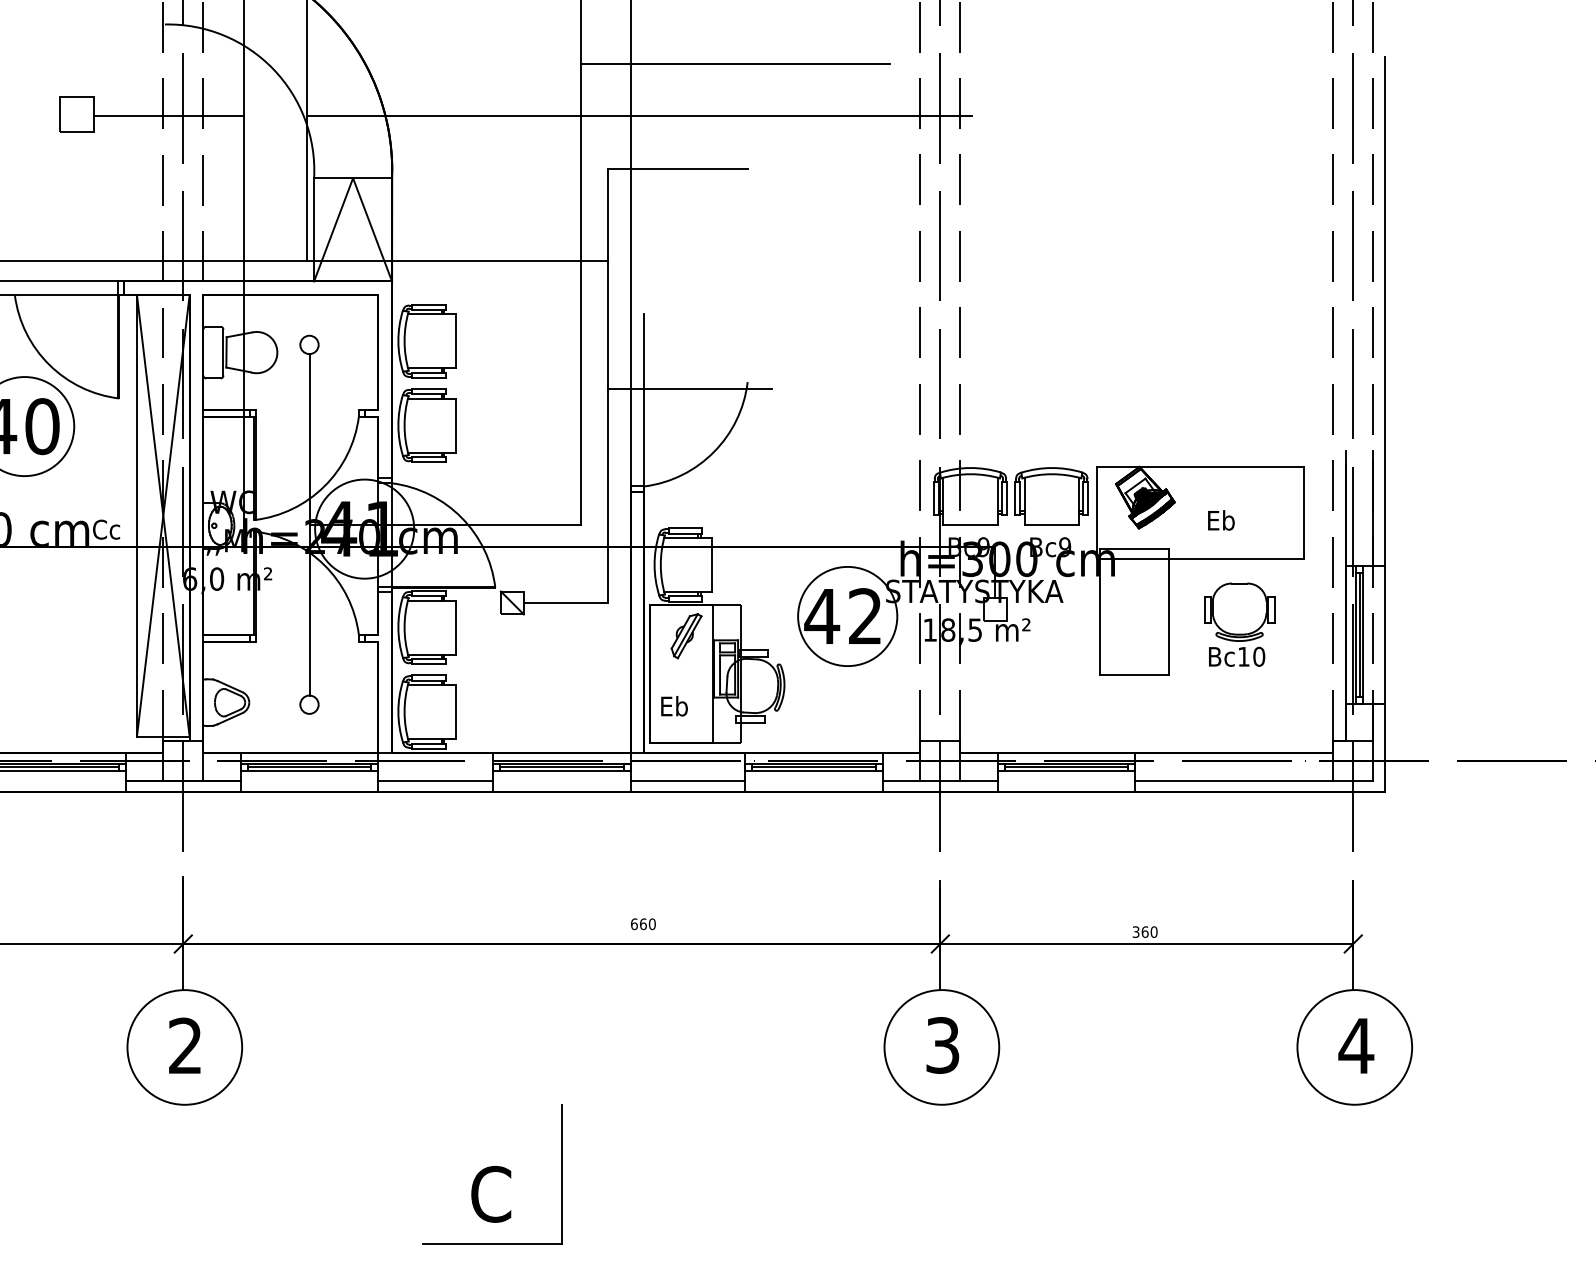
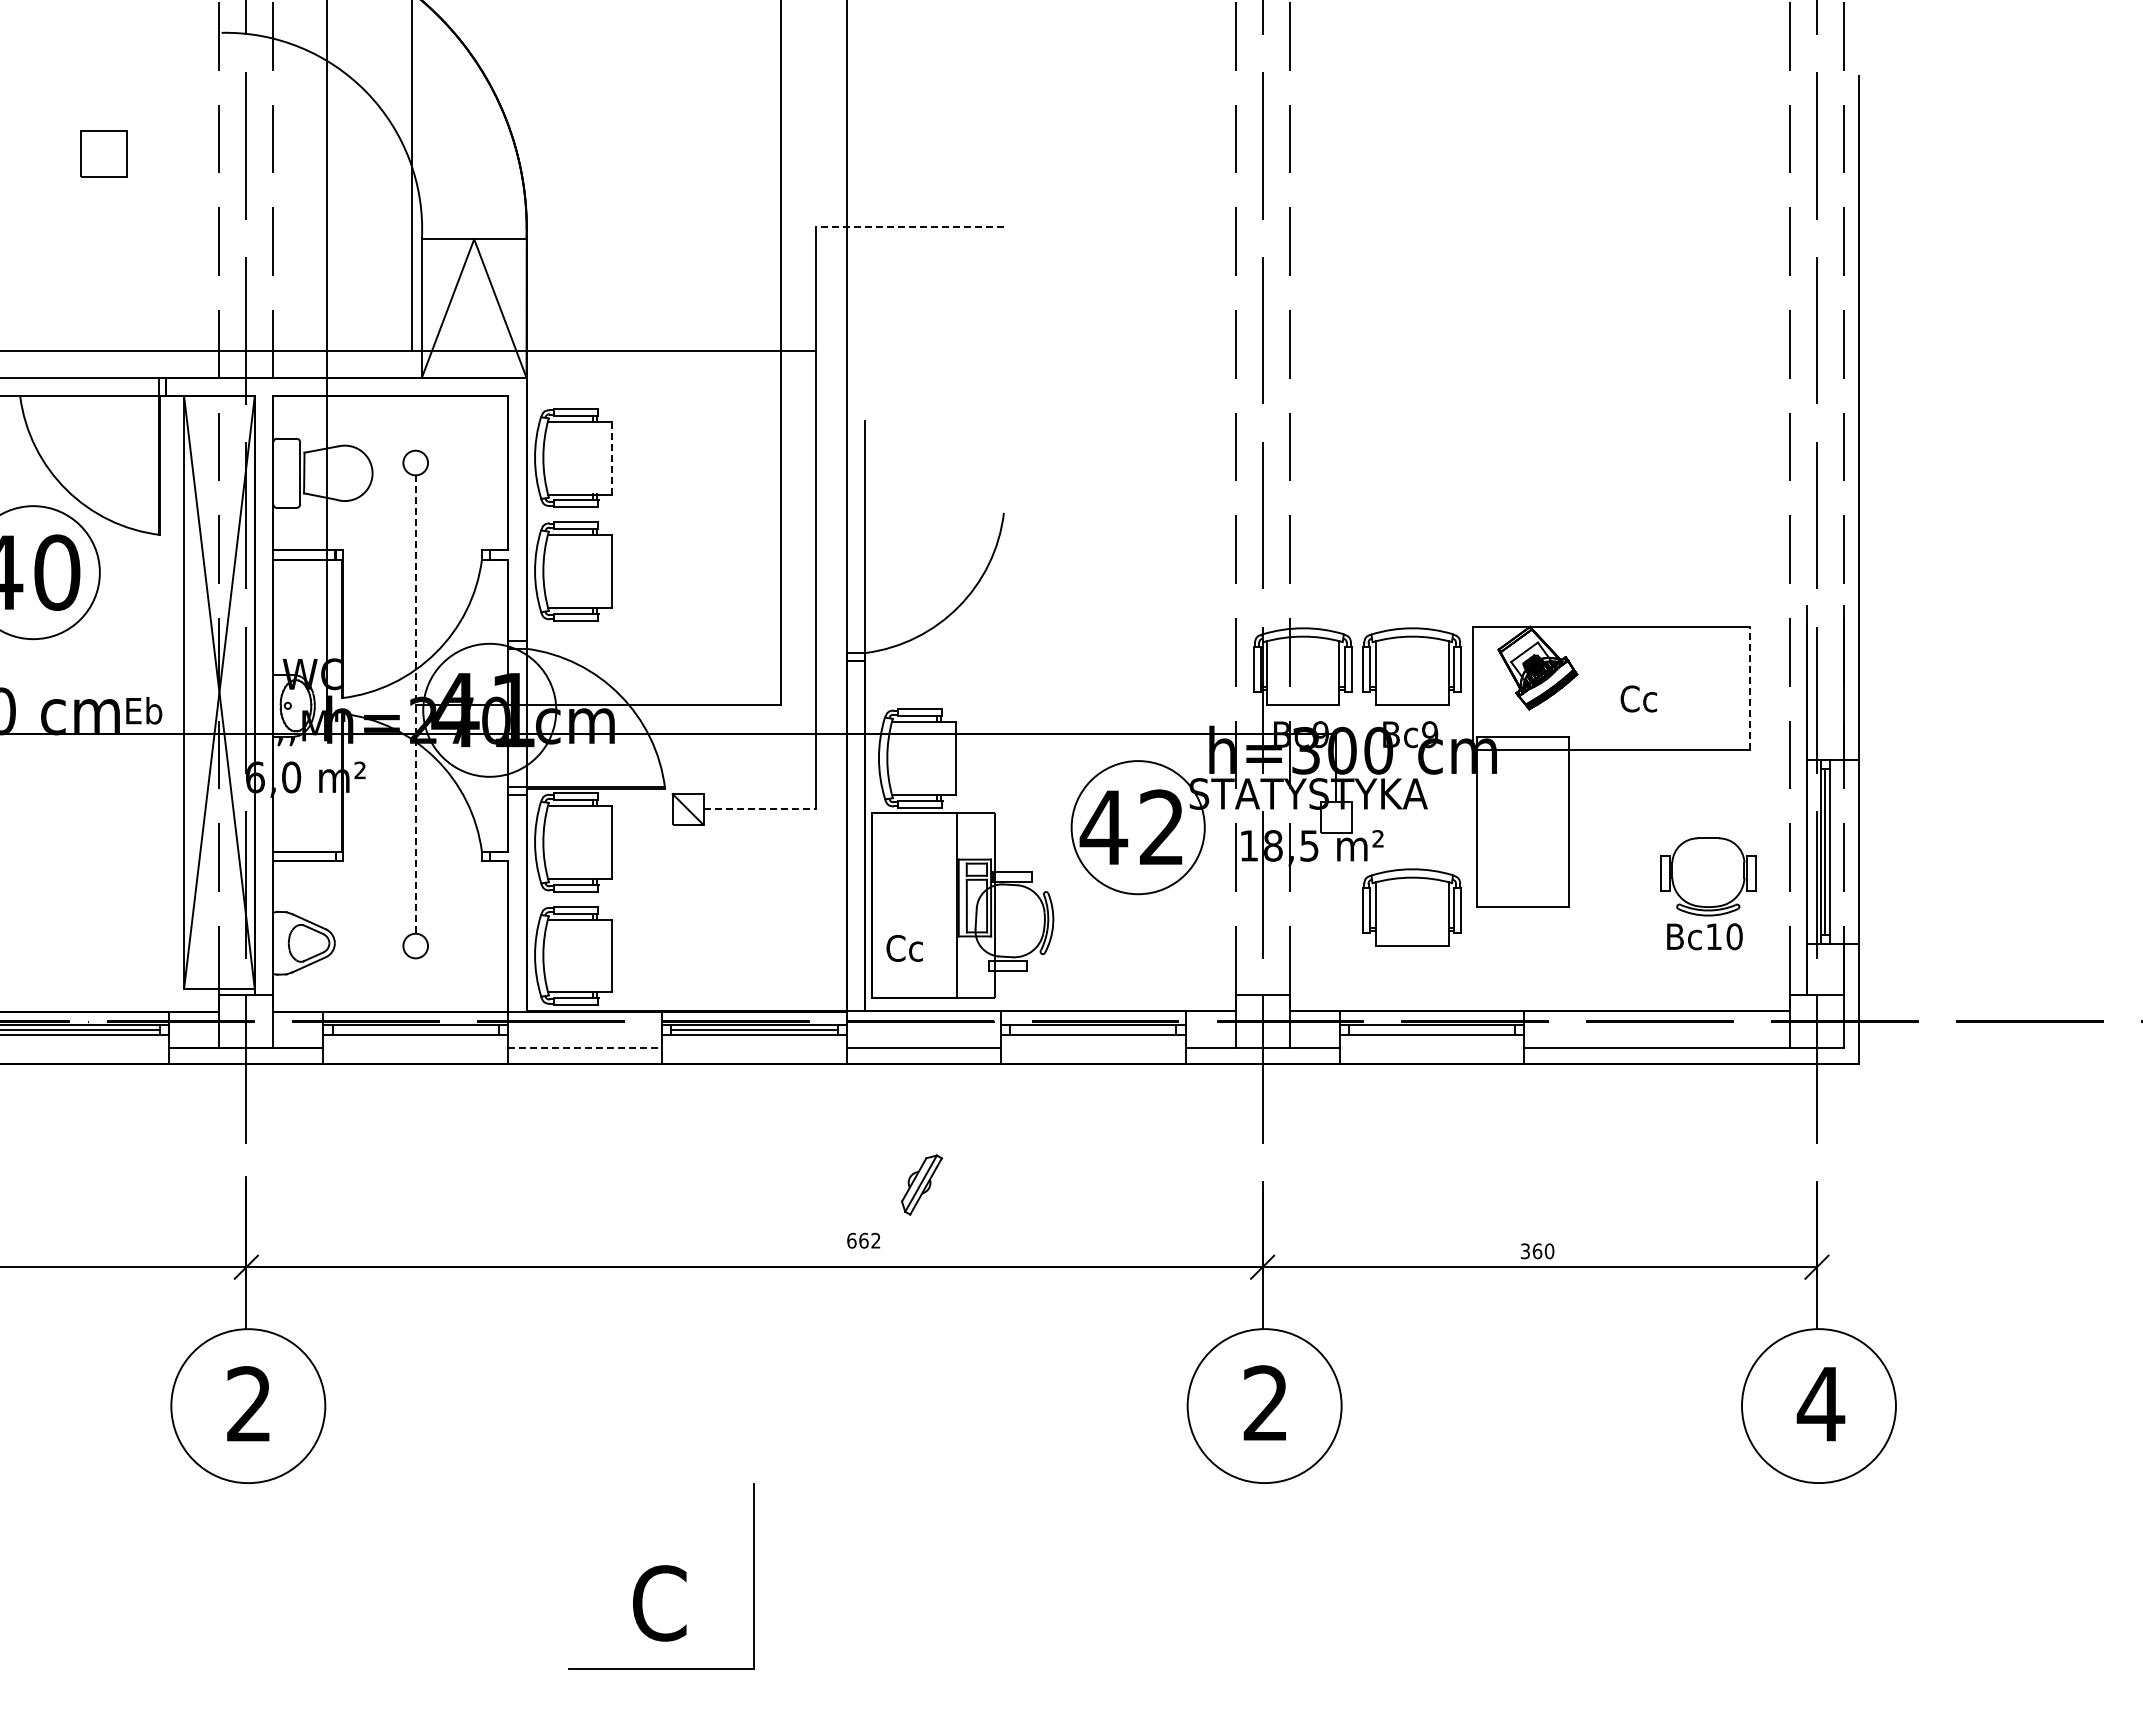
line: (735, 64) -> (987, 86), removed
line: (169, 115) -> (227, 155), removed
line: (638, 116) -> (857, 156), removed
line: (678, 168) -> (910, 226), solid -> dashed
line: (456, 340) -> (612, 457), solid -> dashed
line: (689, 389) -> (926, 522), removed
line: (1303, 512) -> (1750, 688), solid -> dashed
text: (1220, 520) -> (1638, 698), Eb -> Cc
line: (309, 525) -> (415, 705), solid -> dashed
text: (106, 529) -> (143, 710), Cc -> Eb
line: (566, 603) -> (760, 809), solid -> dashed
part: (1239, 624) -> (1708, 893), moved
part: (686, 635) -> (921, 1184), moved
part: (1051, 676) -> (1411, 907), added
text: (673, 705) -> (904, 947), Eb -> Cc
line: (309, 766) -> (415, 1029), removed
line: (814, 766) -> (1093, 1029), removed
line: (1066, 766) -> (1431, 1029), removed
line: (435, 781) -> (585, 1048), solid -> dashed
text: (651, 924) -> (875, 1240), 660 -> 662
text: (942, 1045) -> (1265, 1403), 3 -> 2

